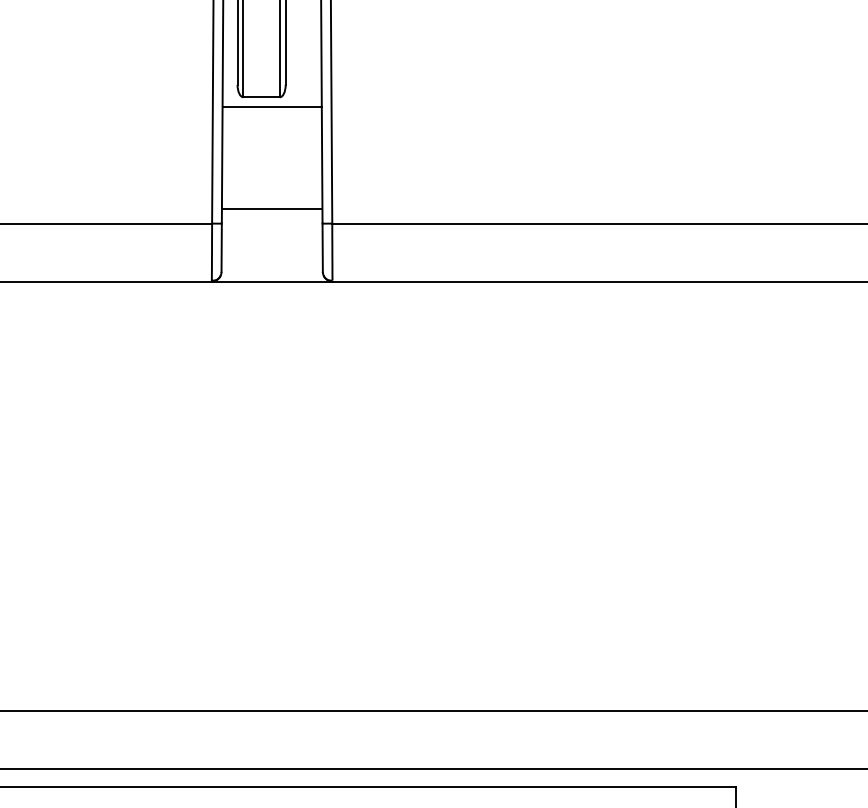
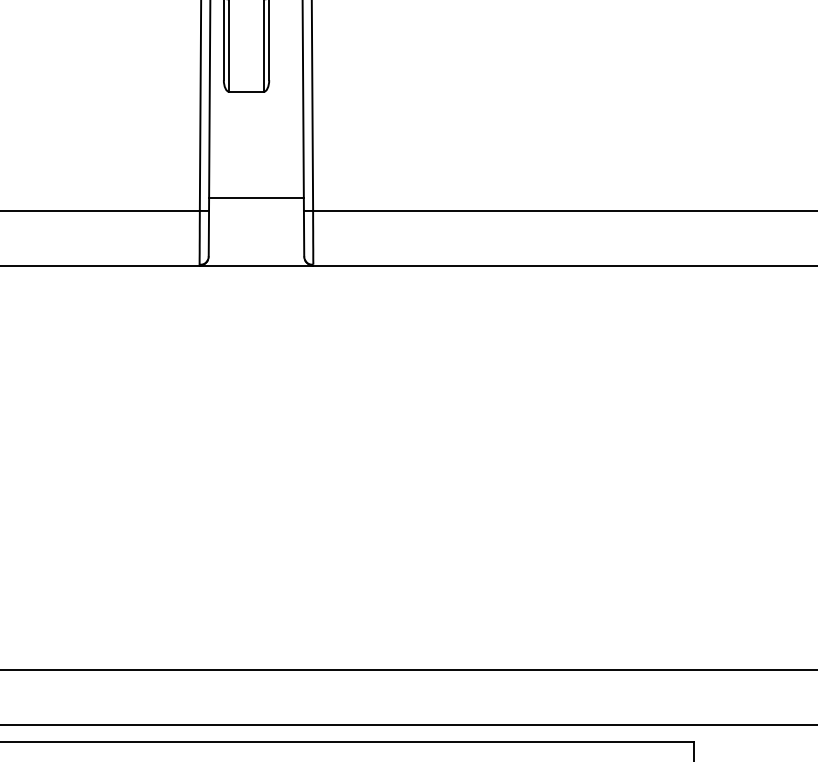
line: (272, 107) -> (256, 101), removed

